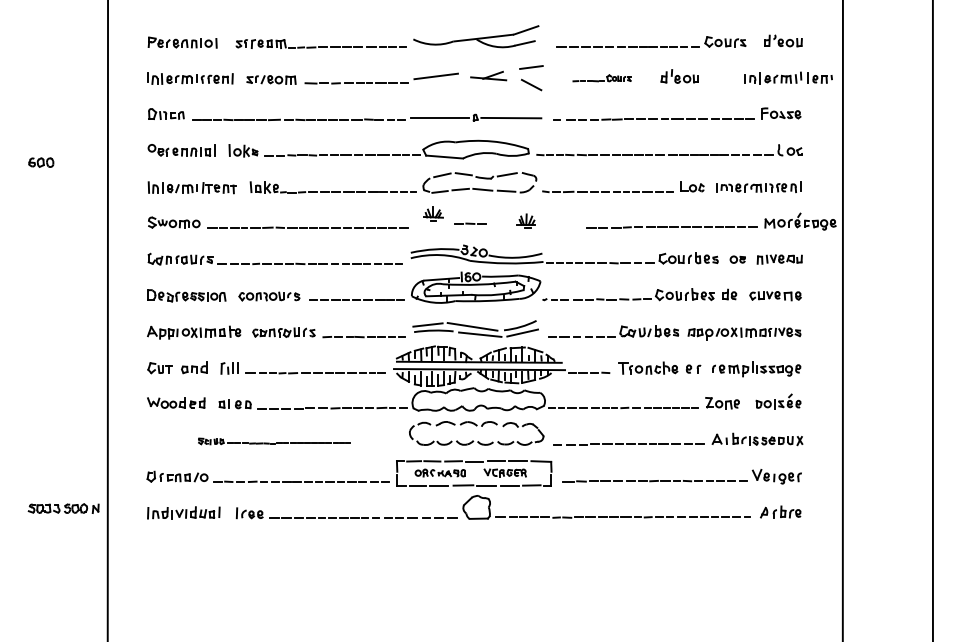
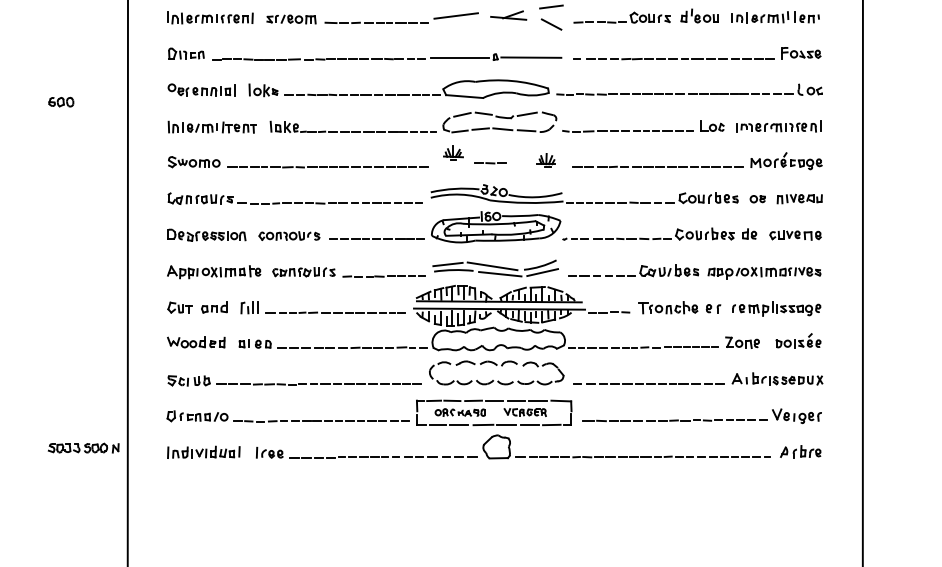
part: (788, 77) -> (775, 17), moved
part: (601, 78) -> (621, 18), size x1.67
part: (711, 221) -> (697, 161), moved
part: (274, 441) -> (294, 381), size x1.67

